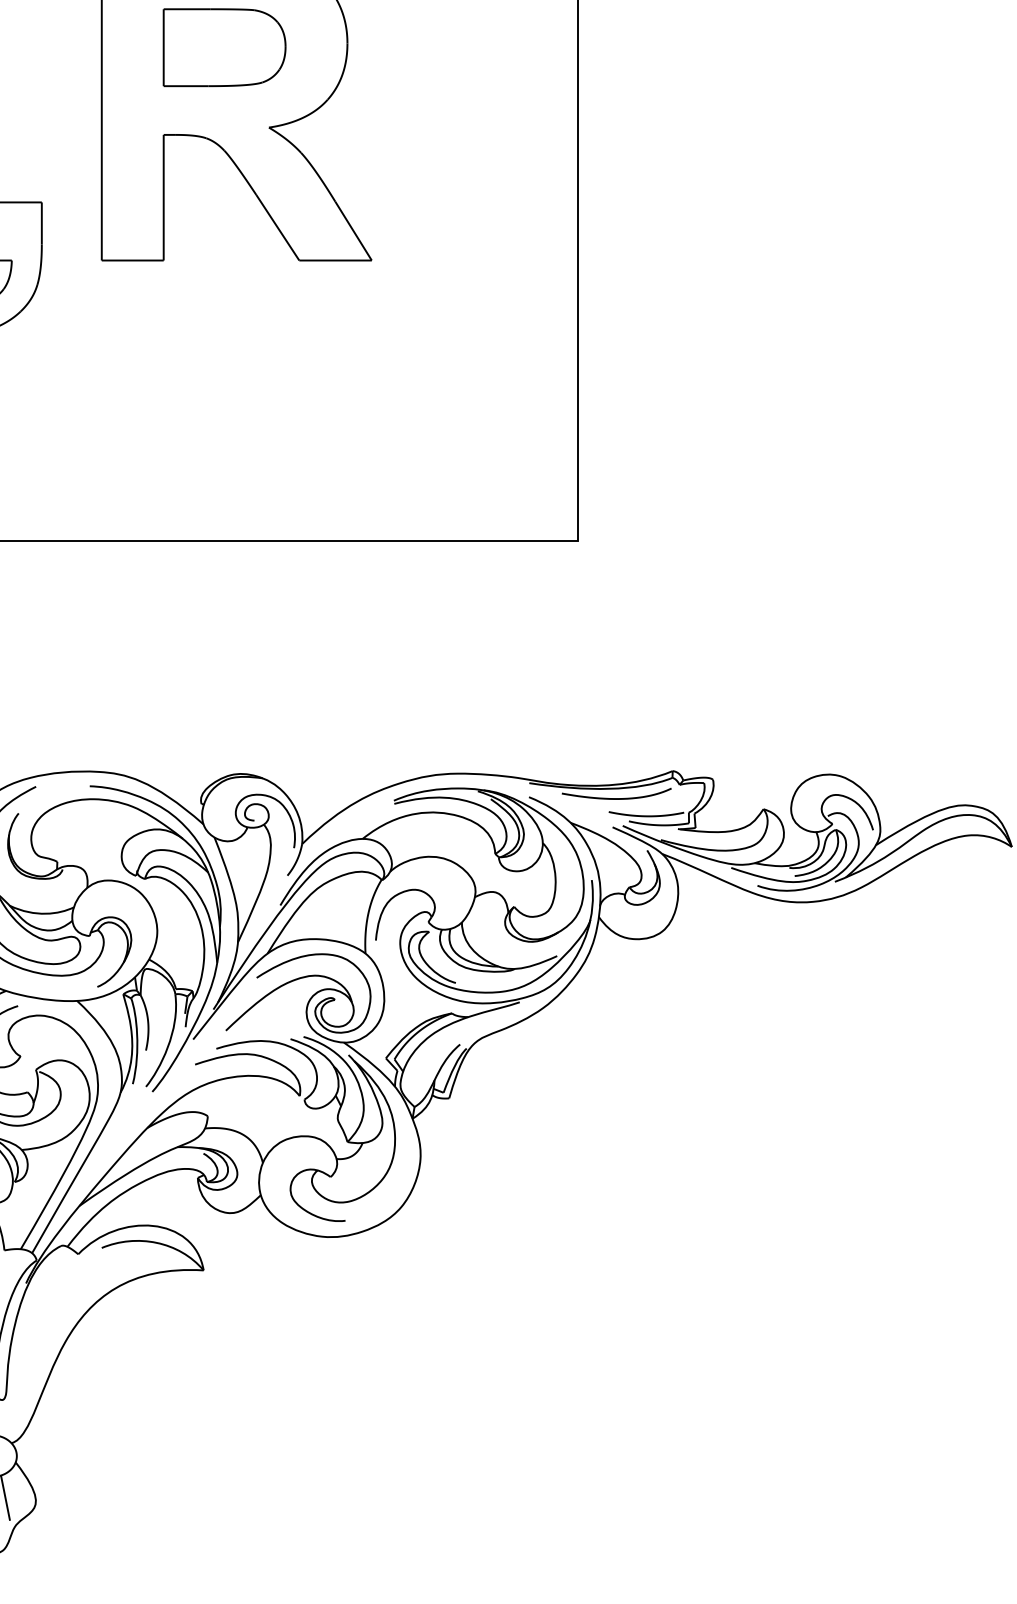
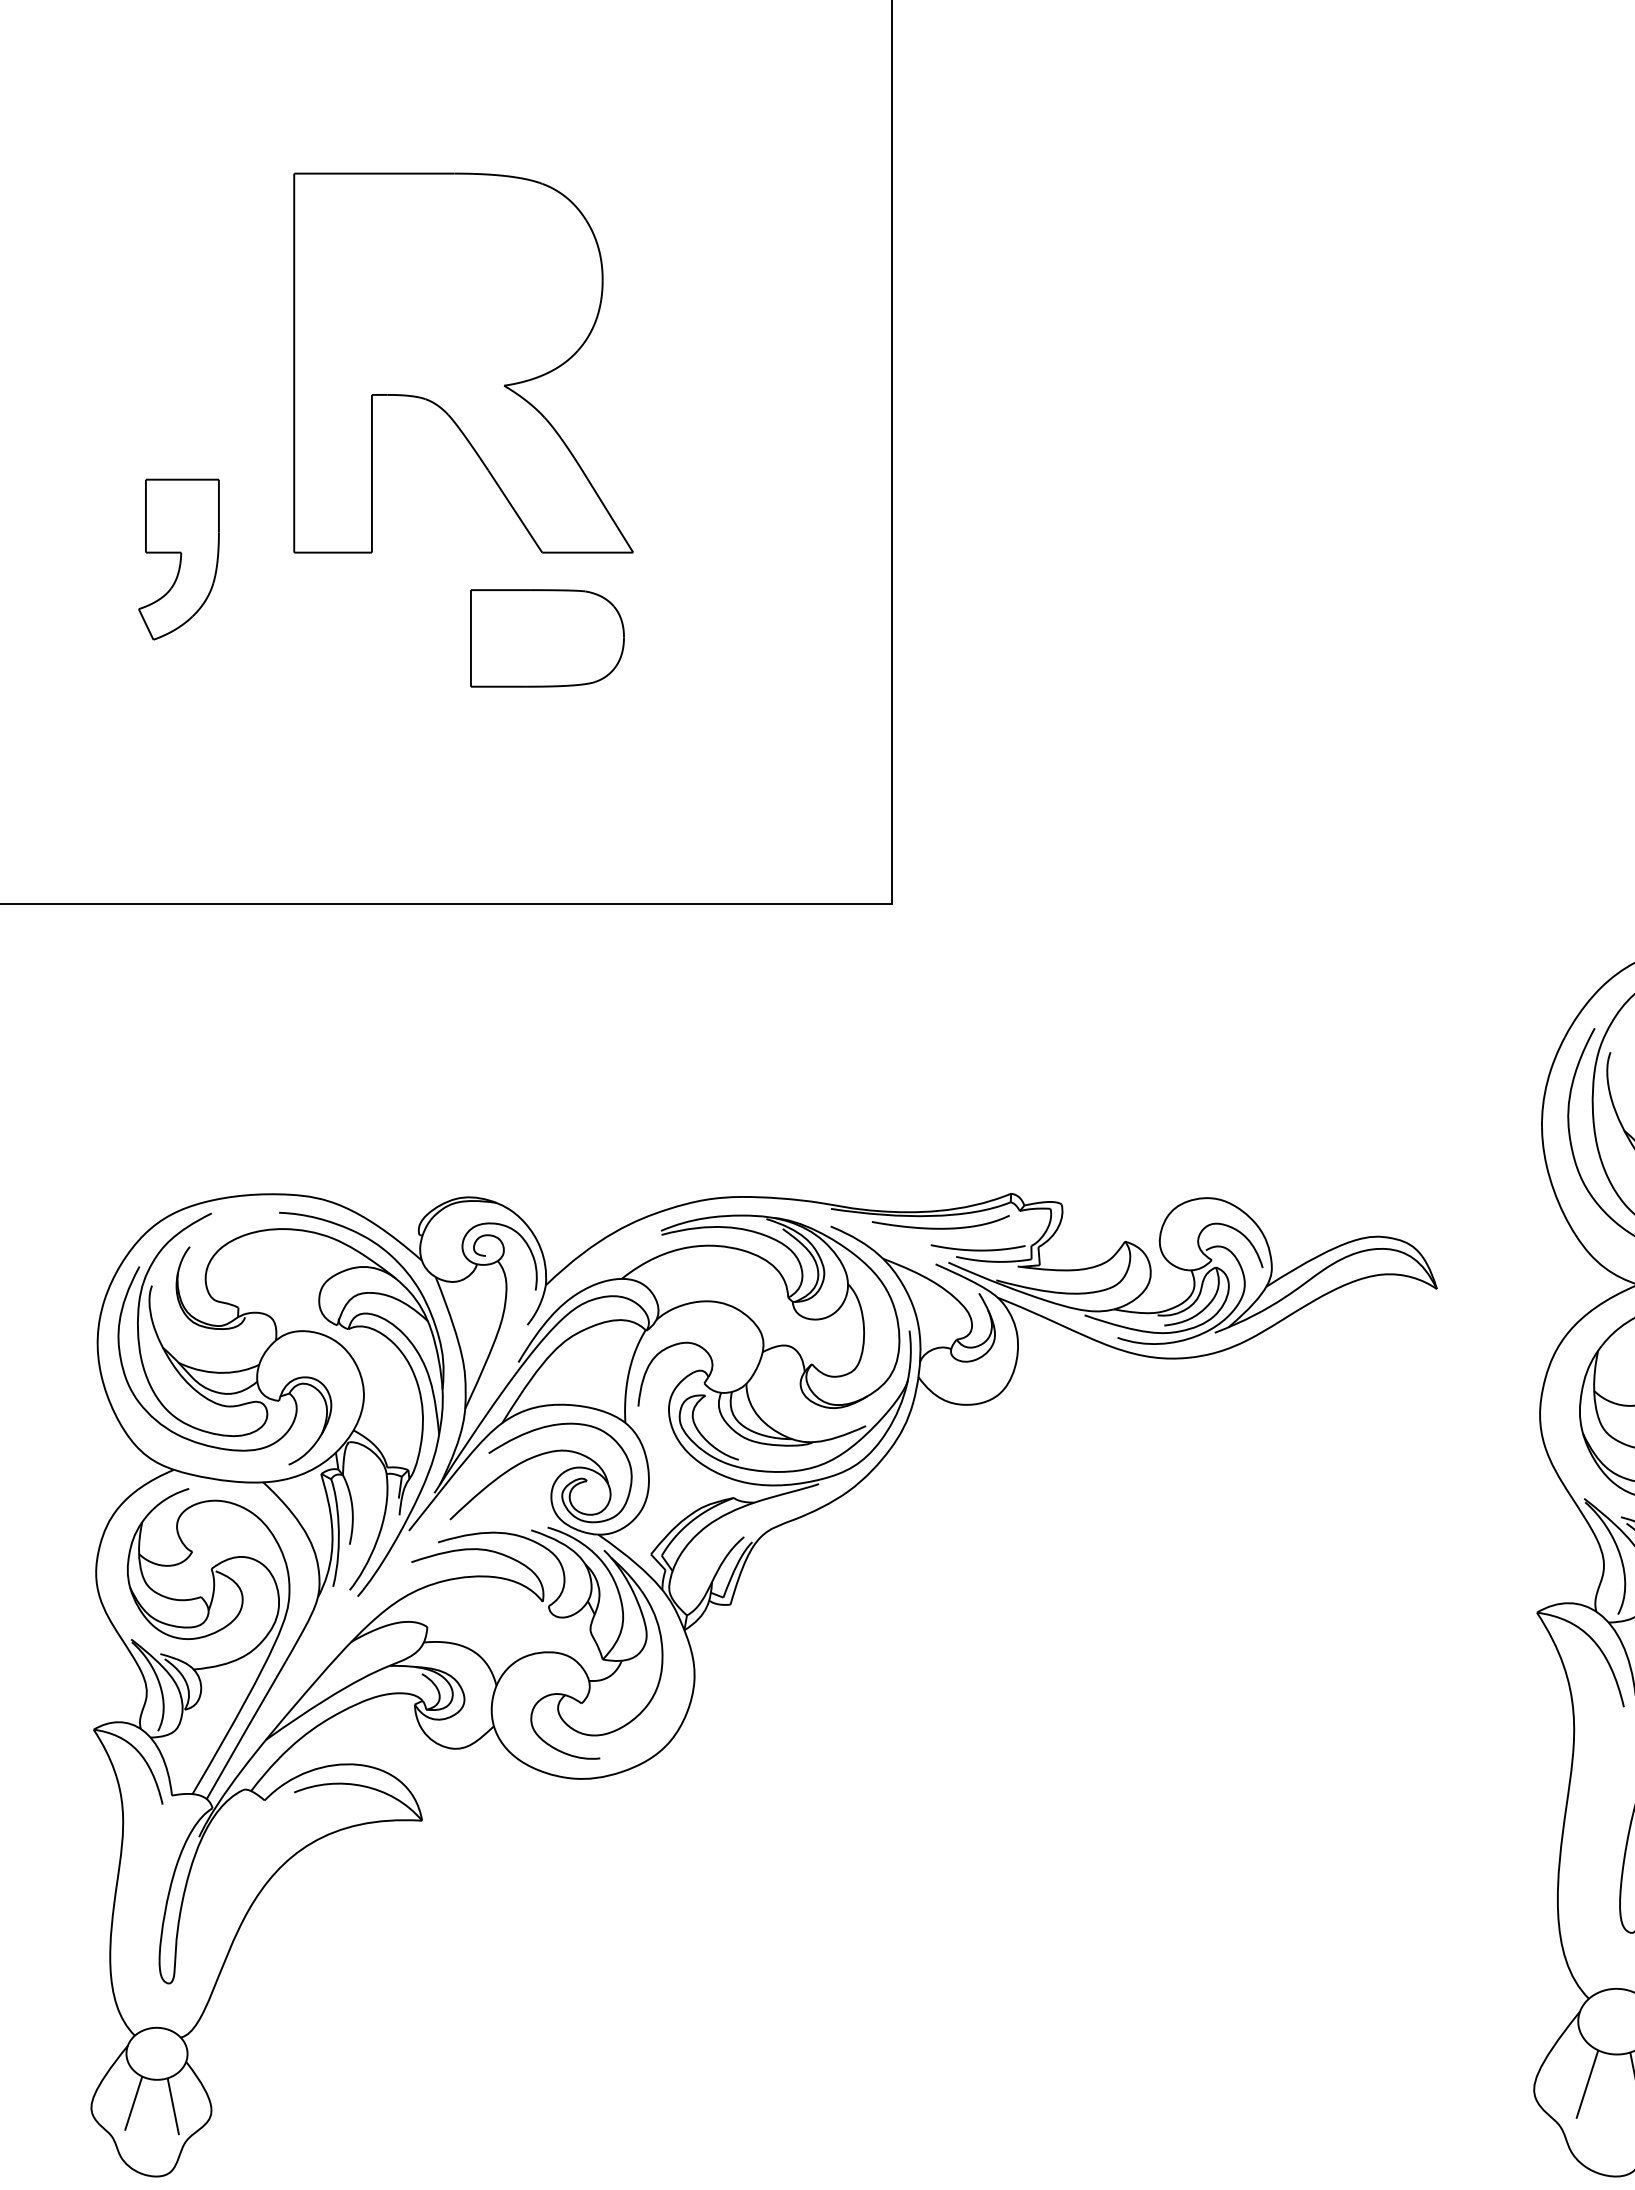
part: (224, 47) -> (547, 638), moved

